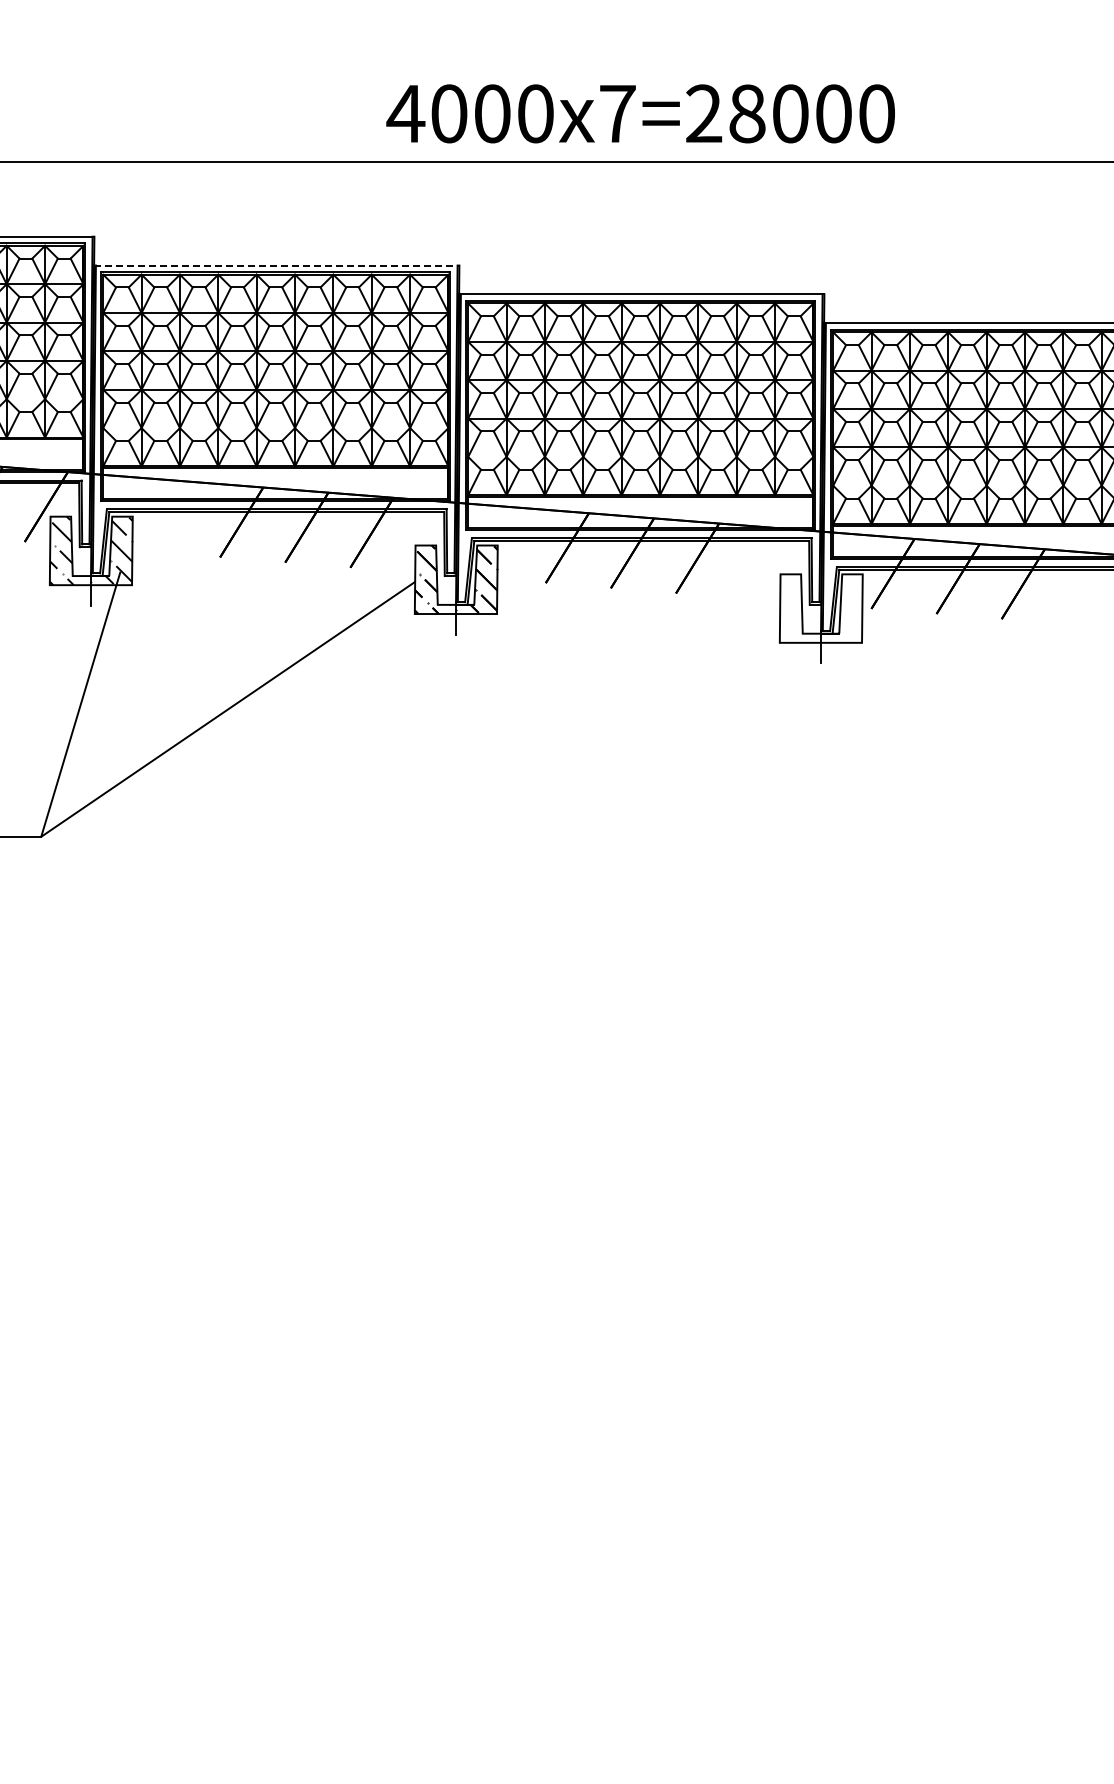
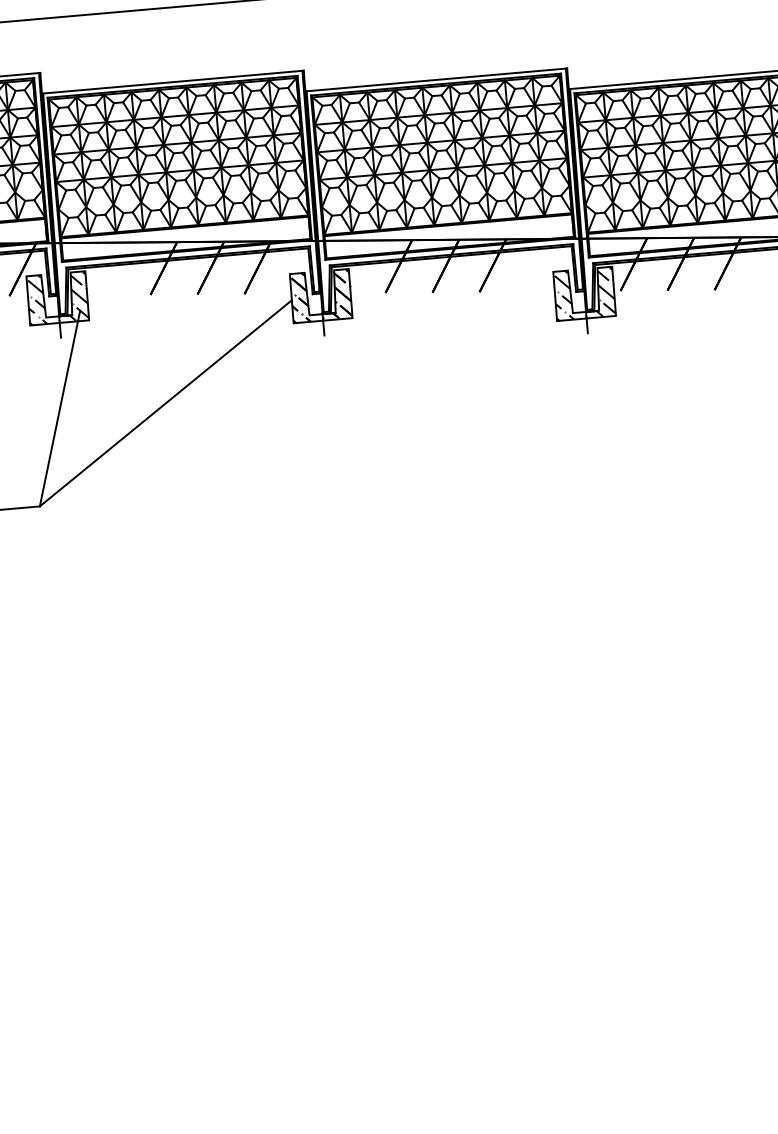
line: (276, 265) -> (172, 82), dashed -> solid
hatch: (820, 608) -> (584, 293), added

